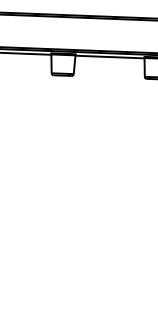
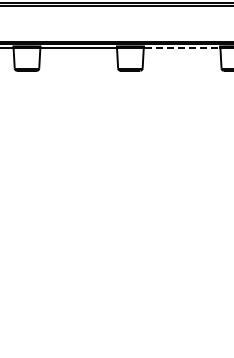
line: (110, 57) -> (182, 48), solid -> dashed

